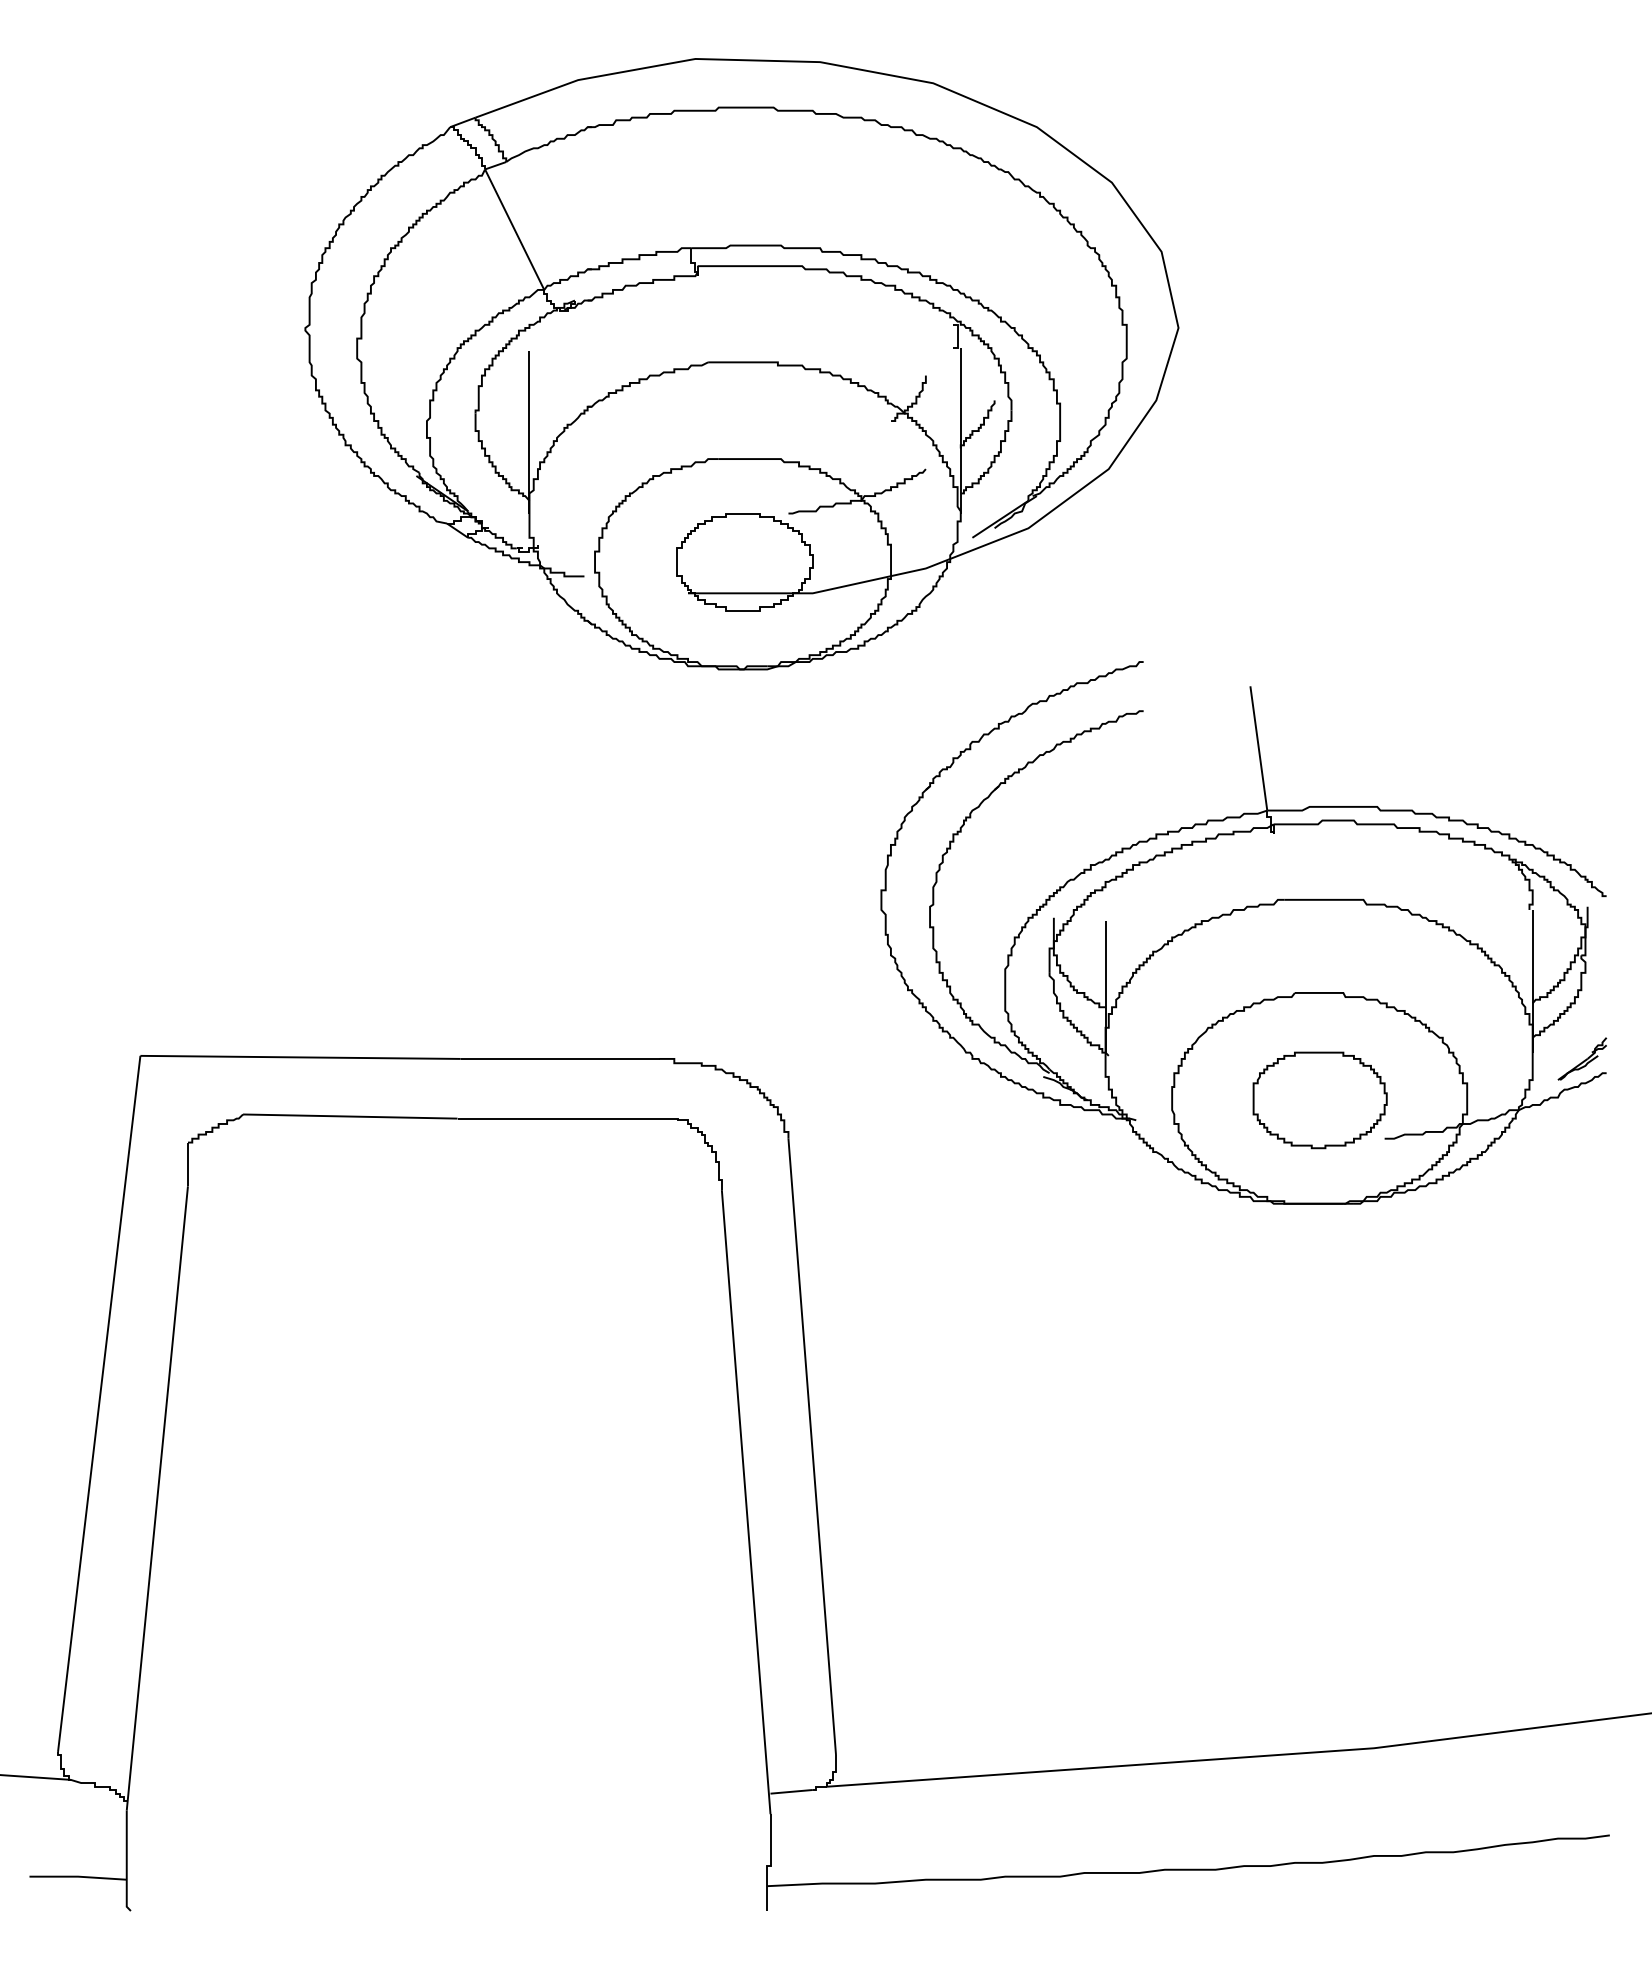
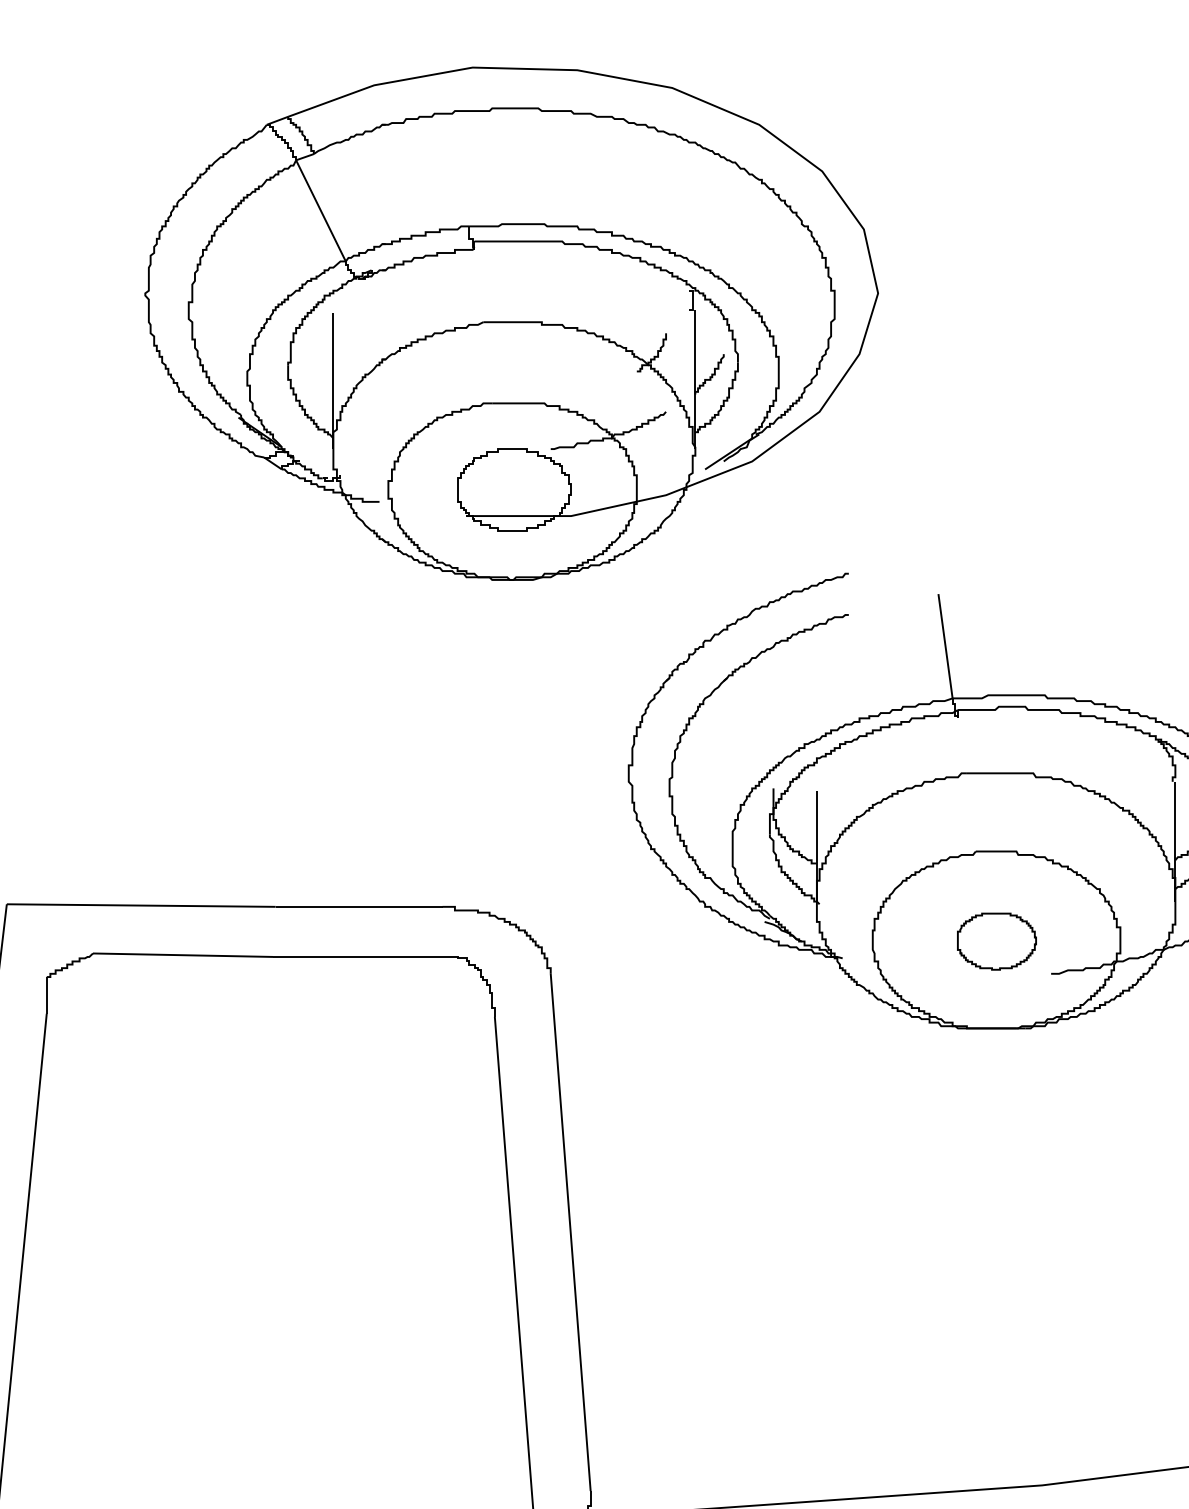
part: (1319, 1100) -> (996, 941), size x0.7

